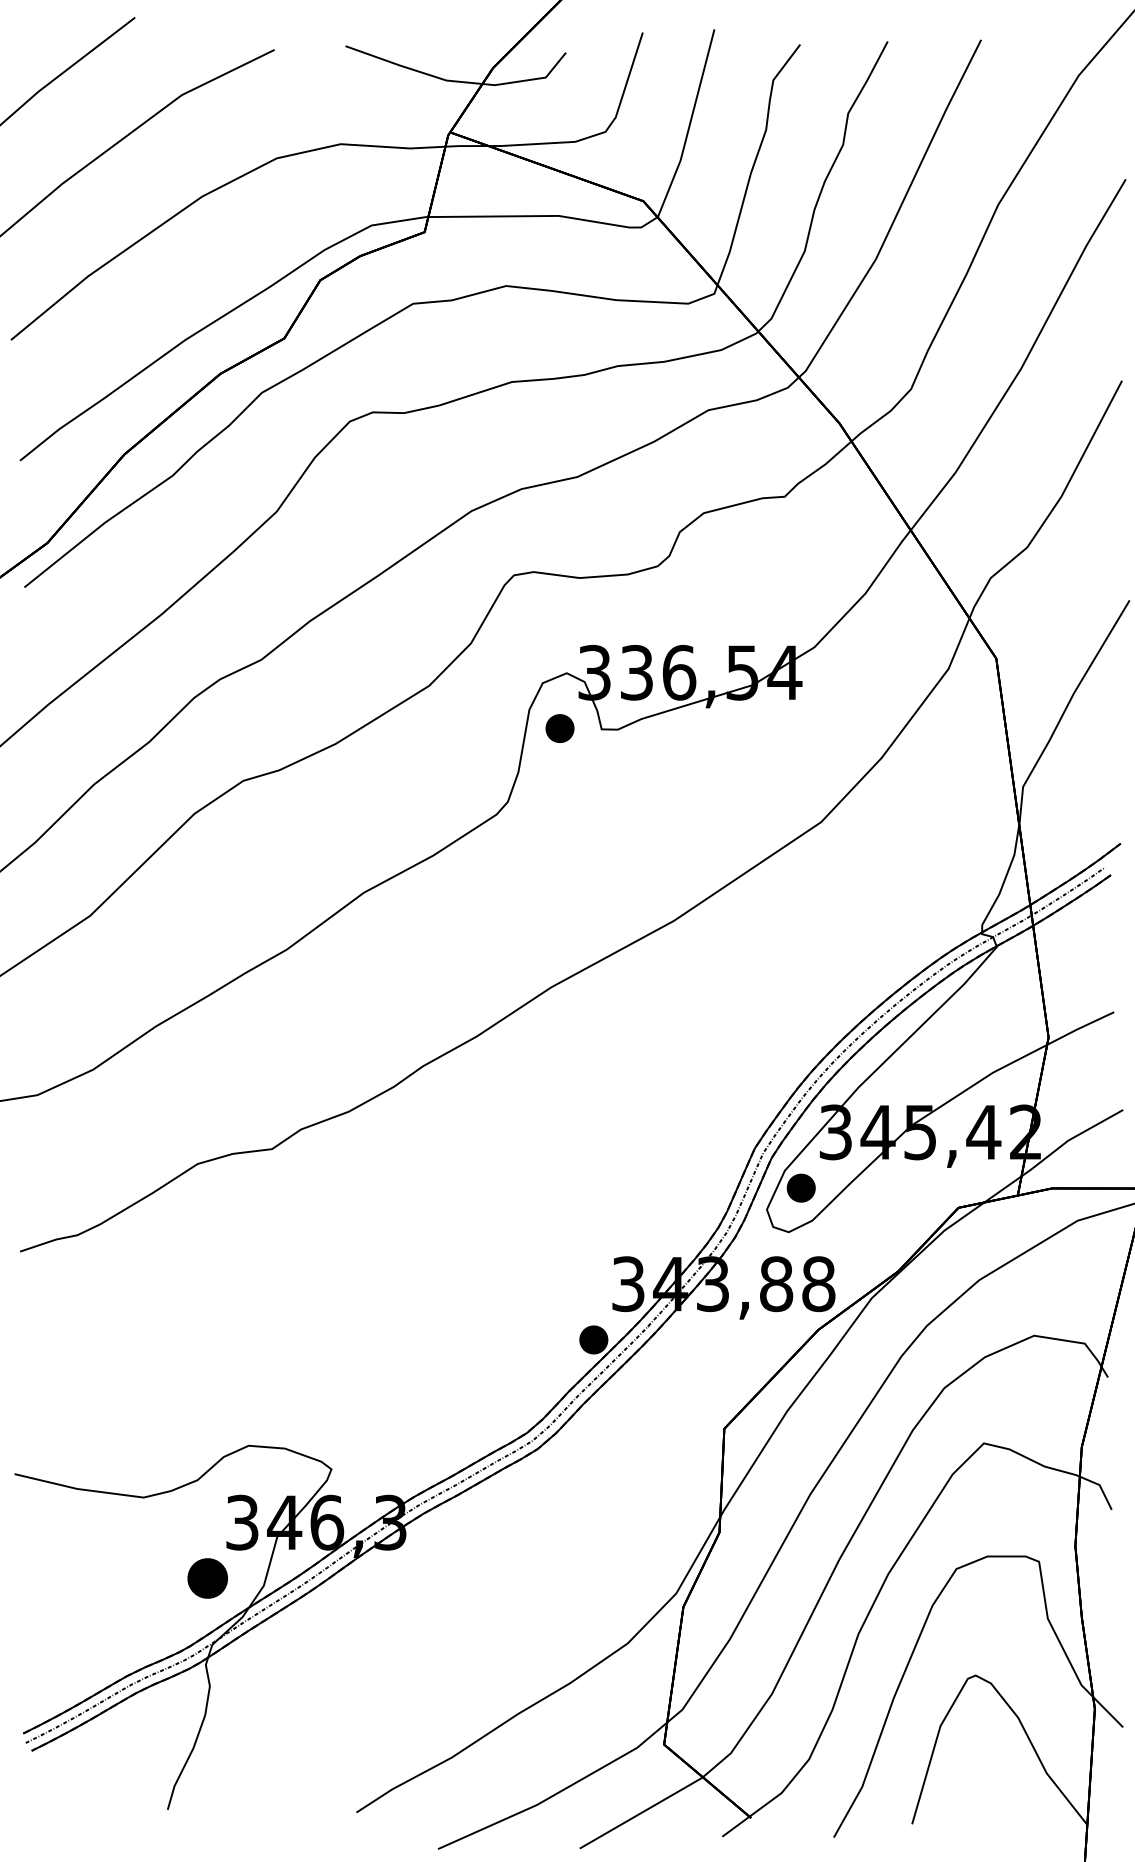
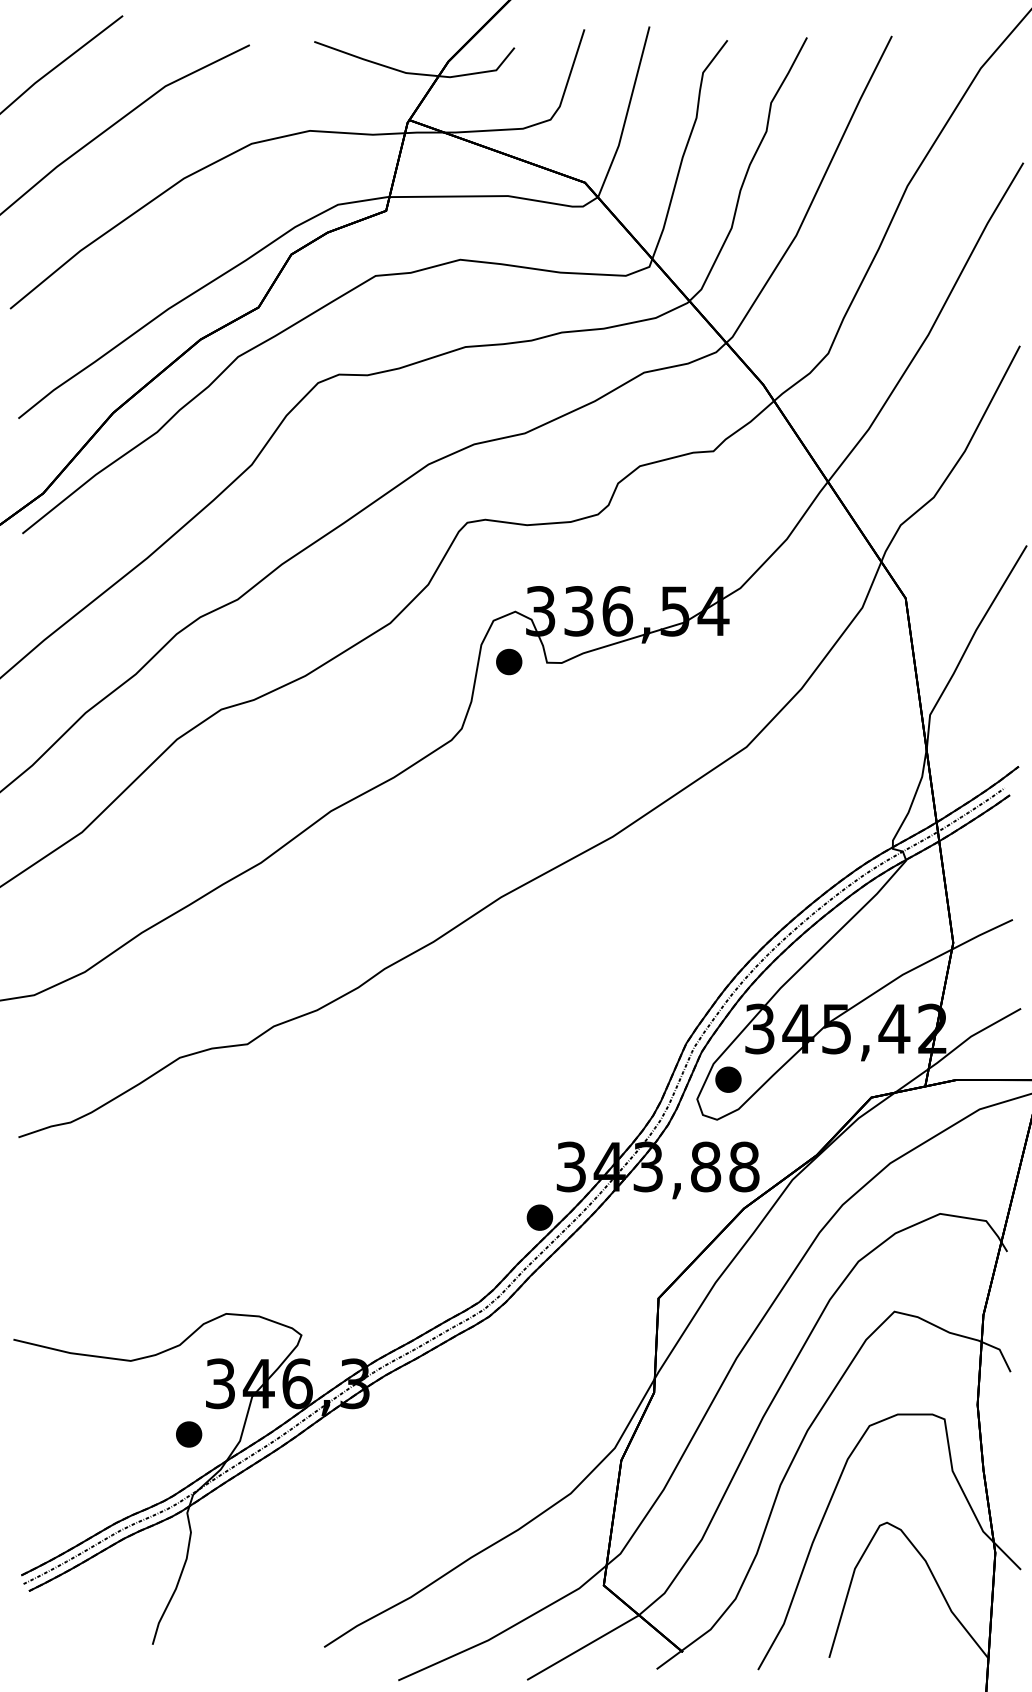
part: (207, 1578) -> (188, 1434), size x0.71

